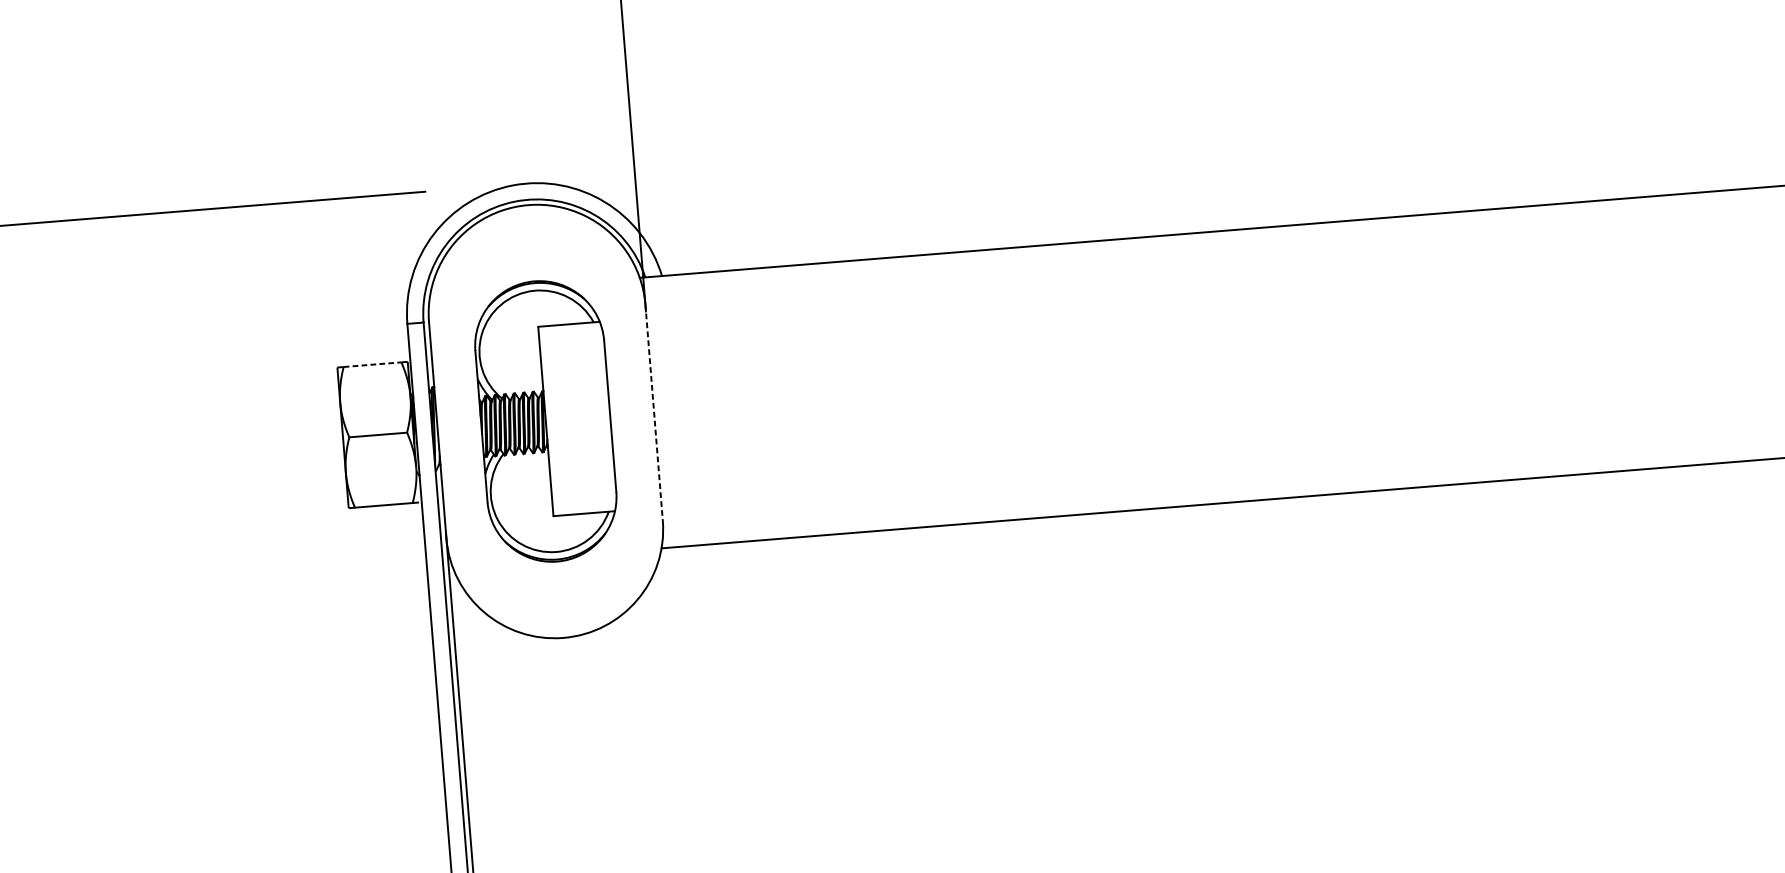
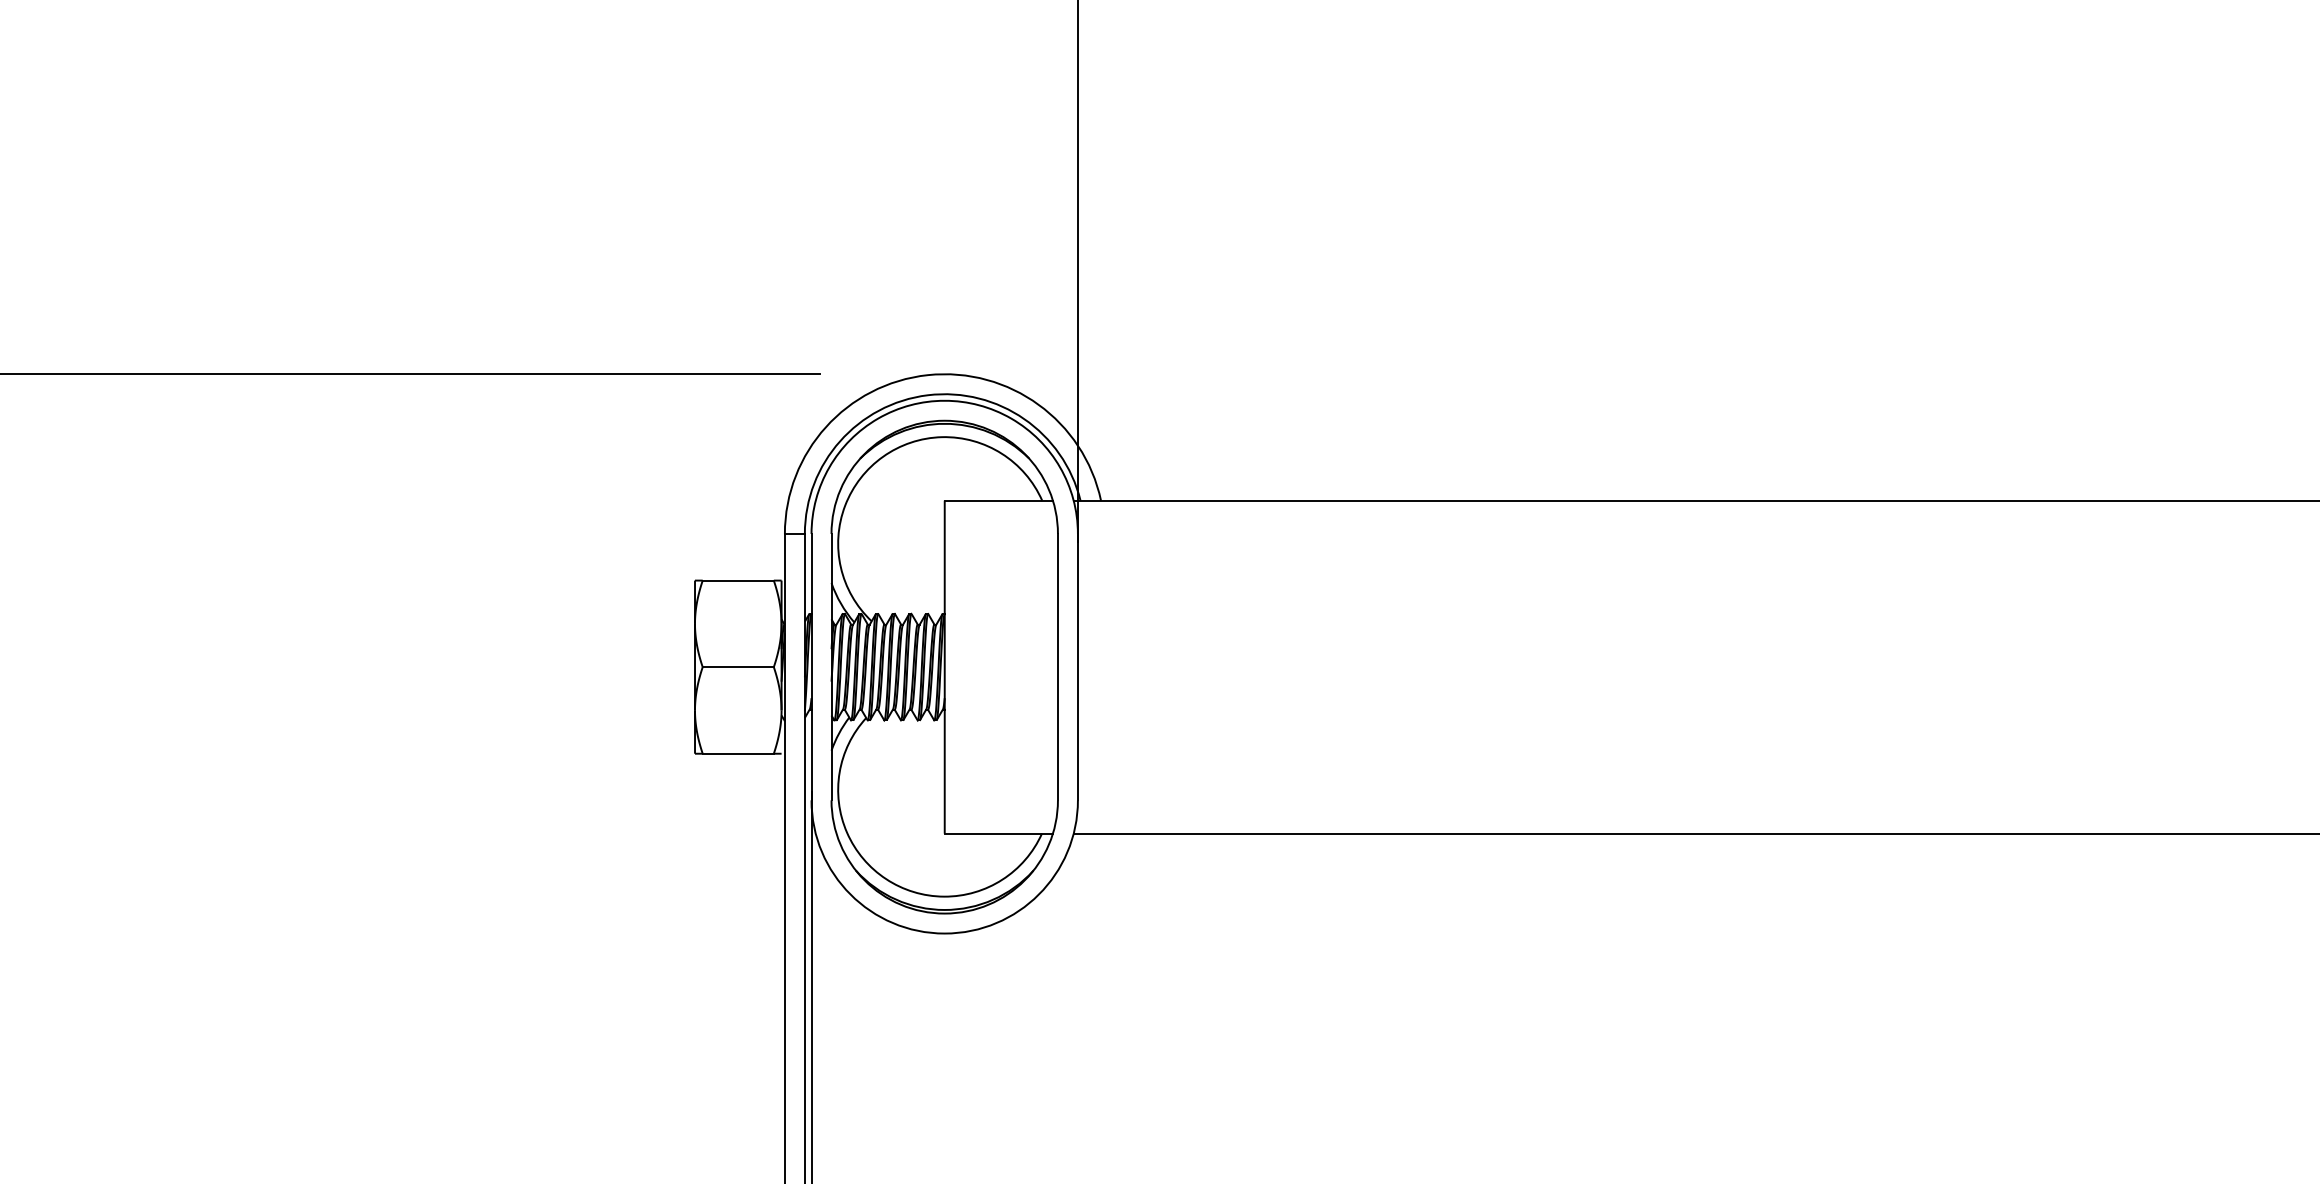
line: (372, 364) -> (738, 580), dashed -> solid
line: (653, 413) -> (1077, 667), dashed -> solid
part: (545, 421) -> (944, 666), size x1.43

